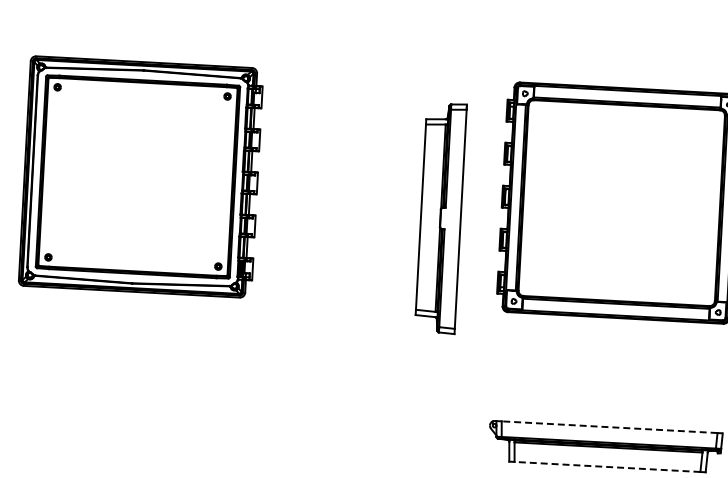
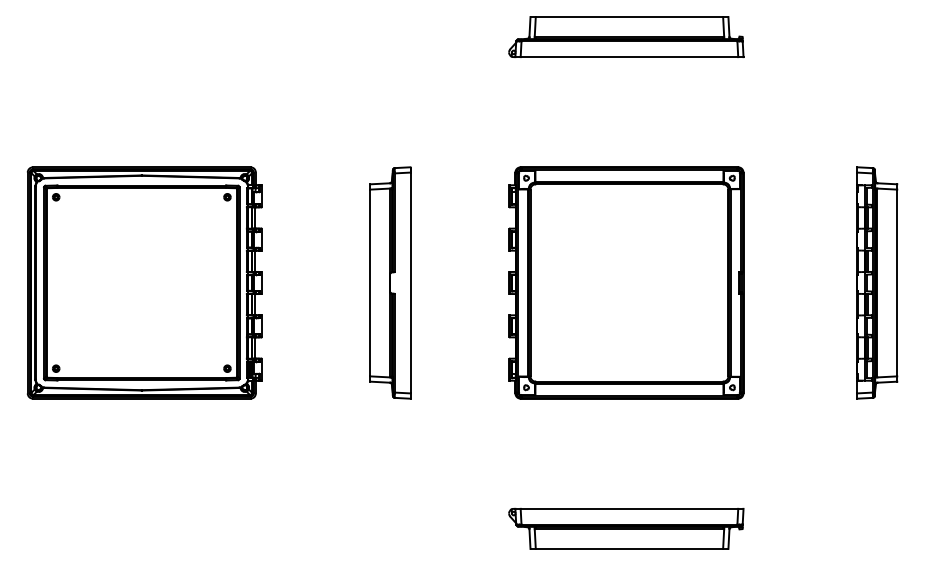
part: (440, 217) -> (390, 282), moved
line: (609, 426) -> (629, 508), dashed -> solid
line: (607, 466) -> (629, 548), dashed -> solid

